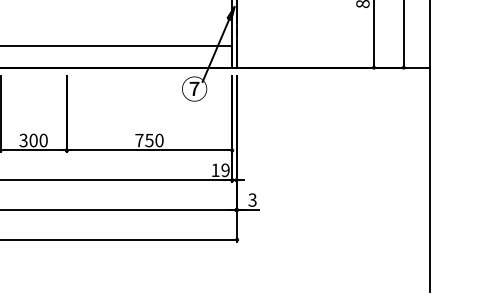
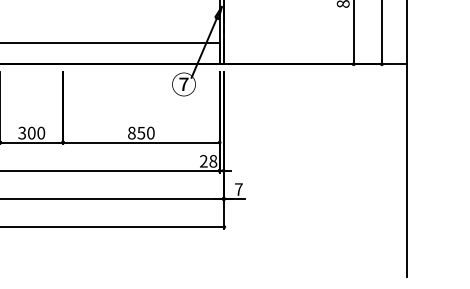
text: (139, 140) -> (131, 133), 750 -> 850
text: (220, 170) -> (208, 161), 19 -> 28
text: (252, 199) -> (238, 188), 3 -> 7

